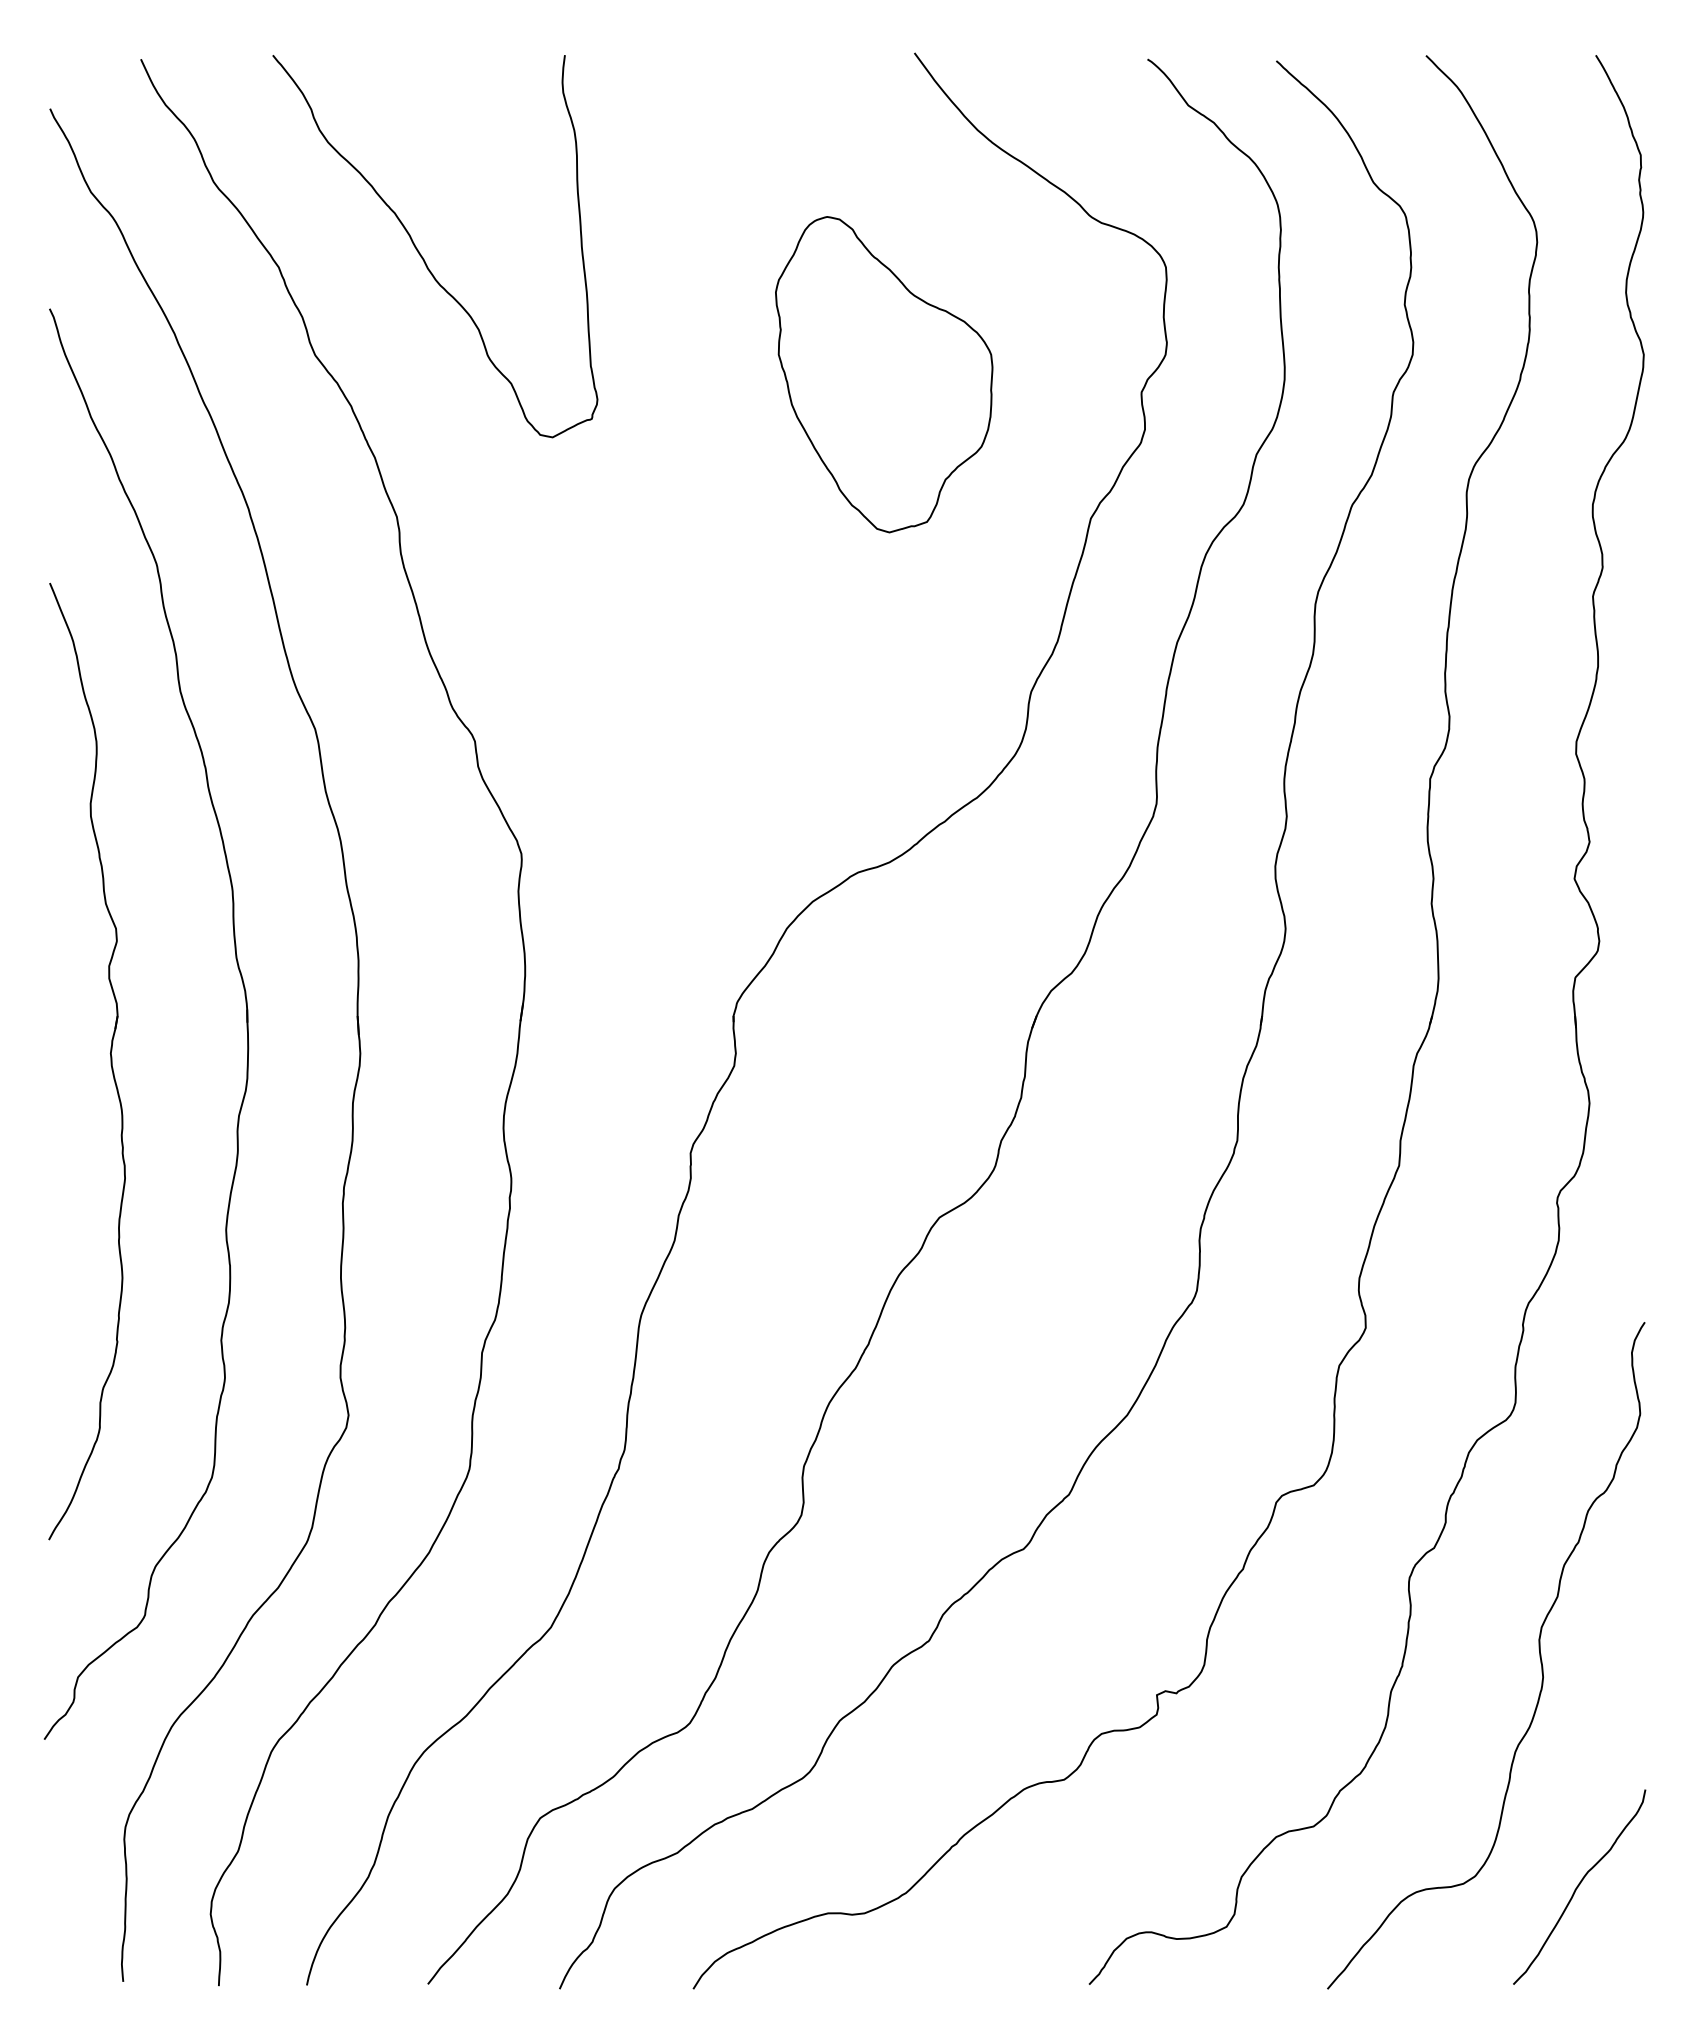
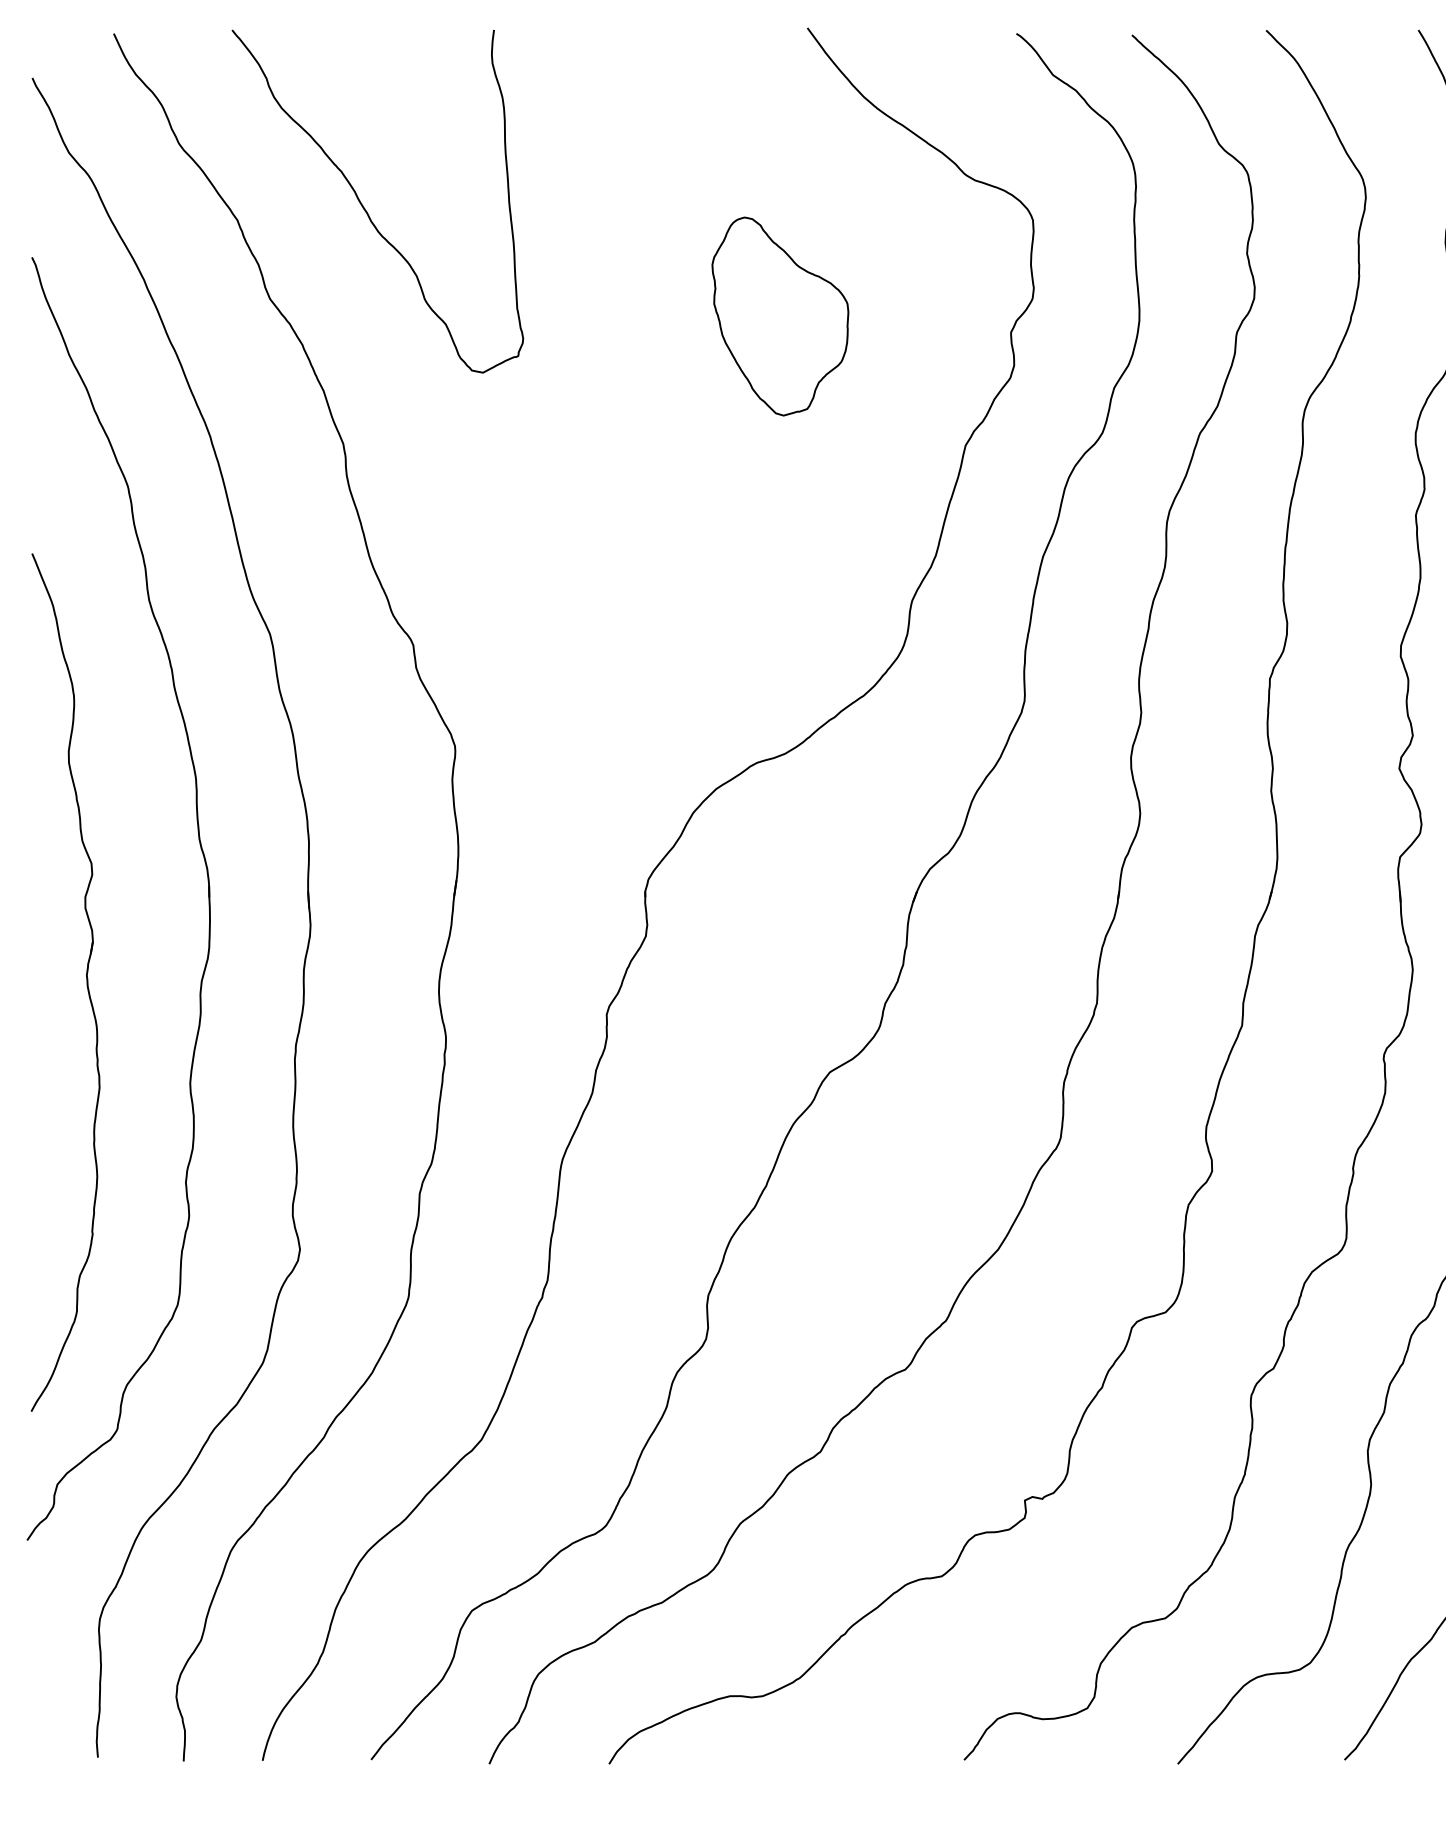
part: (884, 374) -> (780, 316), size x0.7
part: (110, 1061) -> (86, 982), moved

